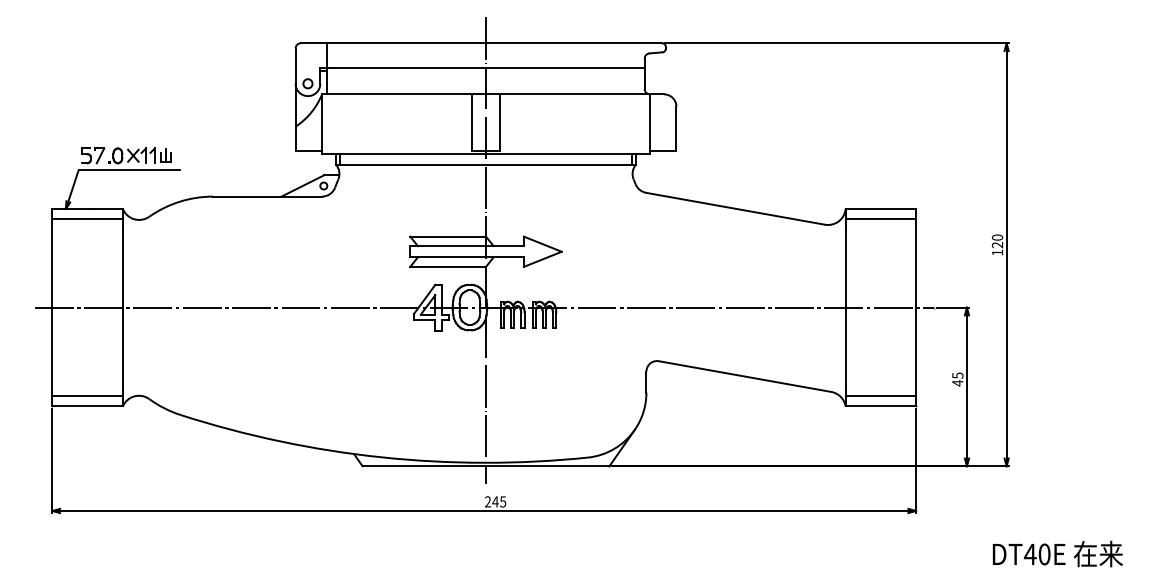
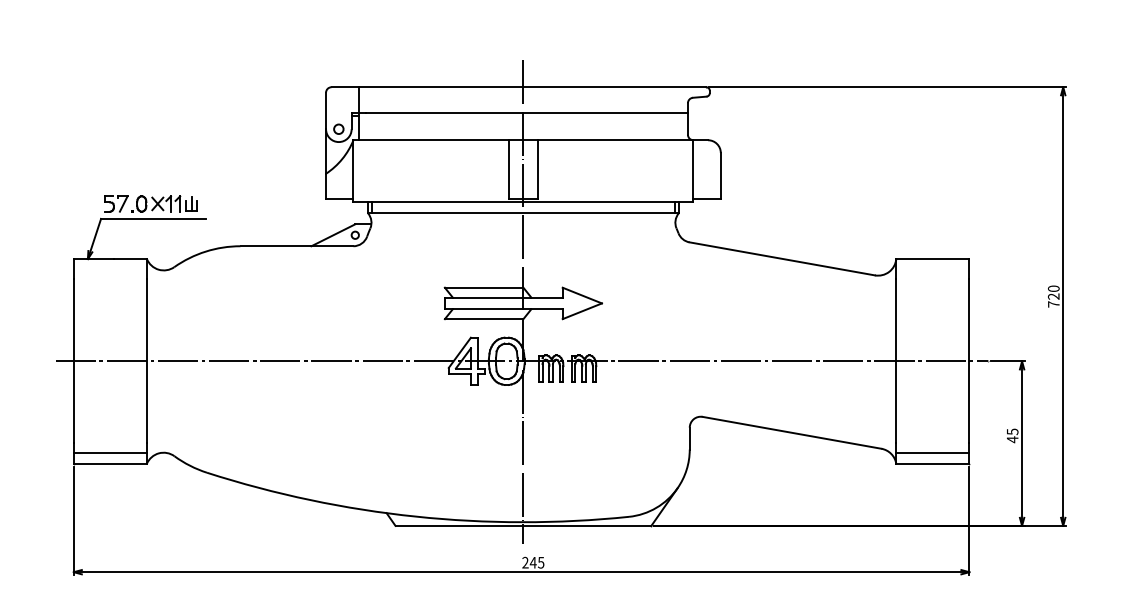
line: (87, 219) -> (110, 269), removed
line: (880, 219) -> (932, 269), removed
text: (997, 252) -> (1053, 304), 120 -> 720

